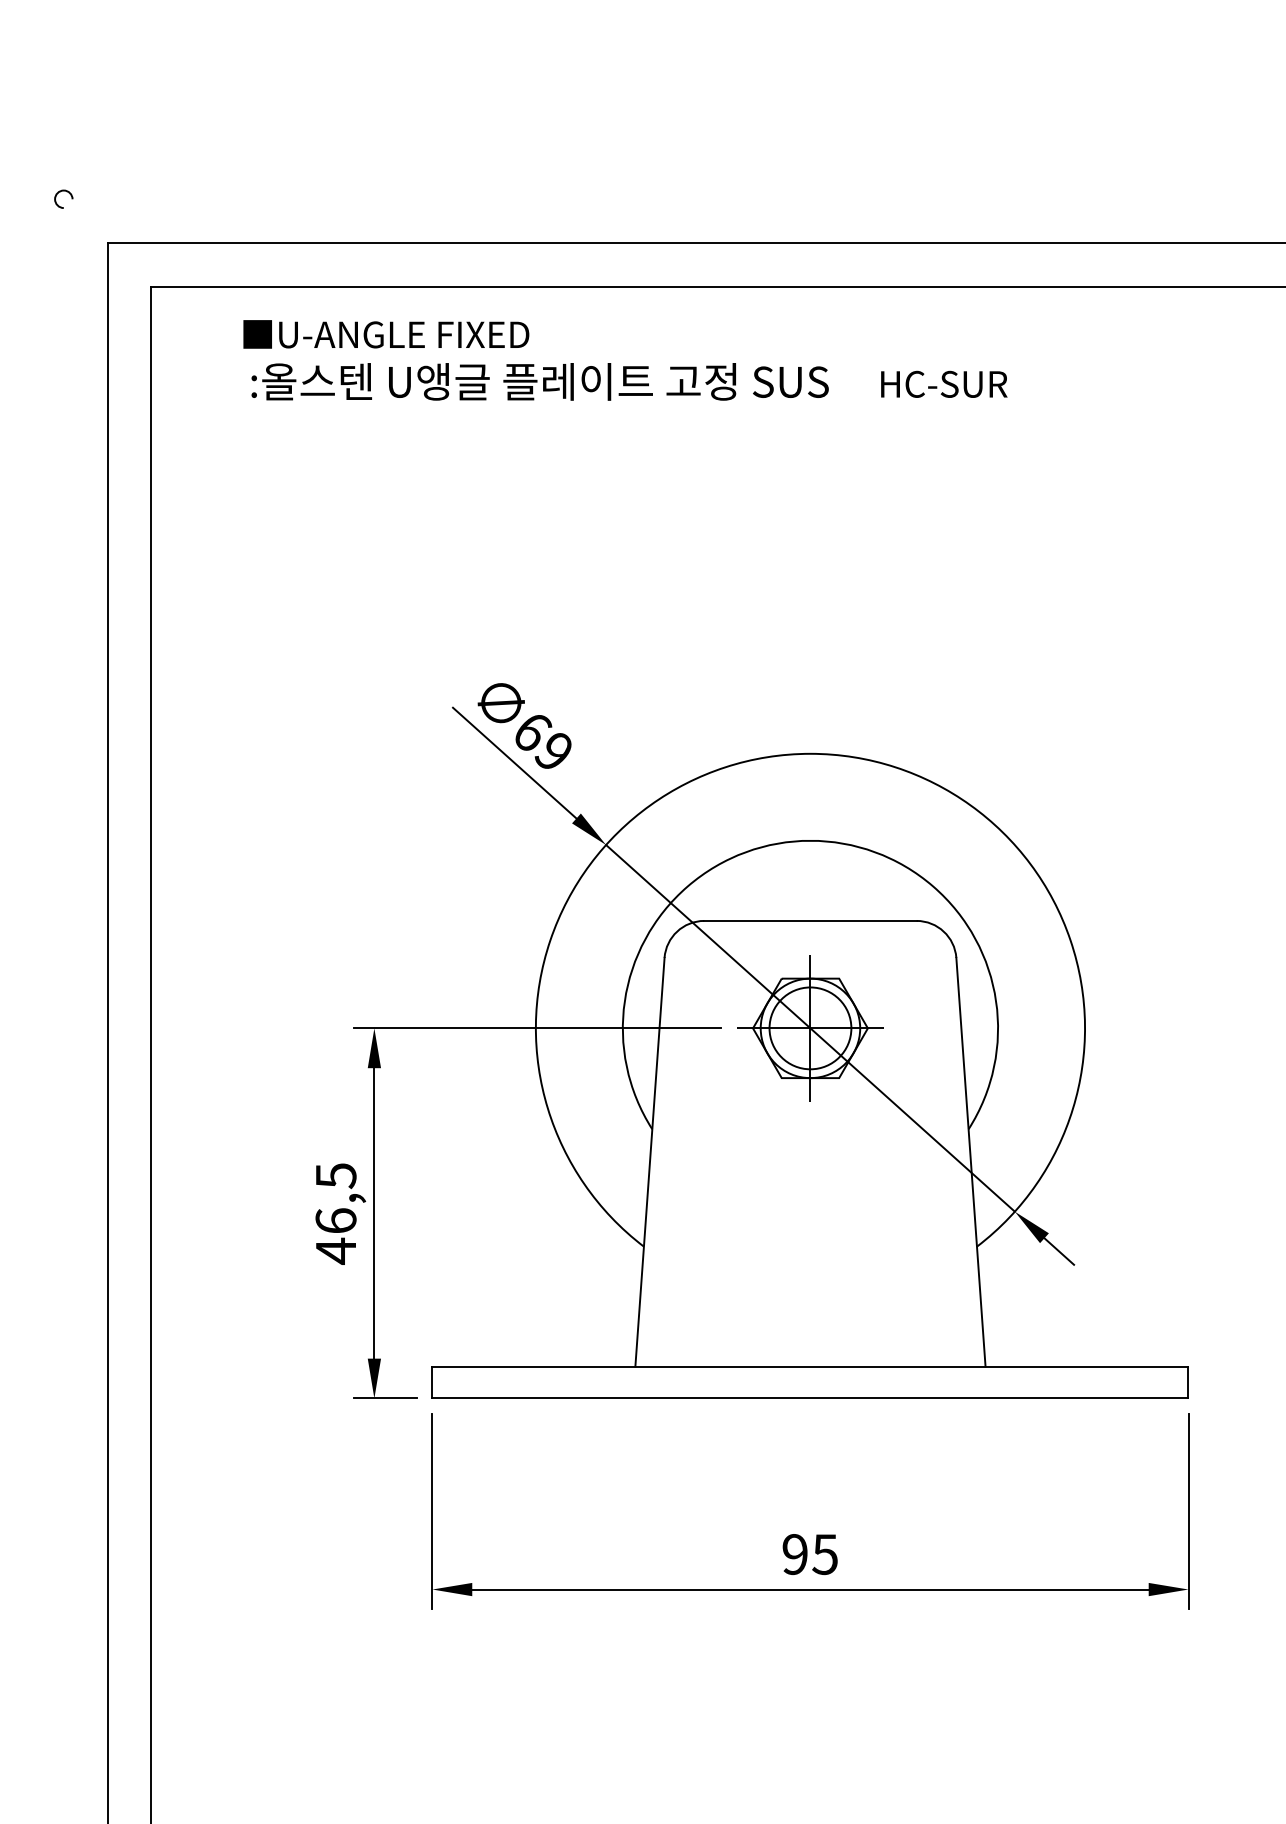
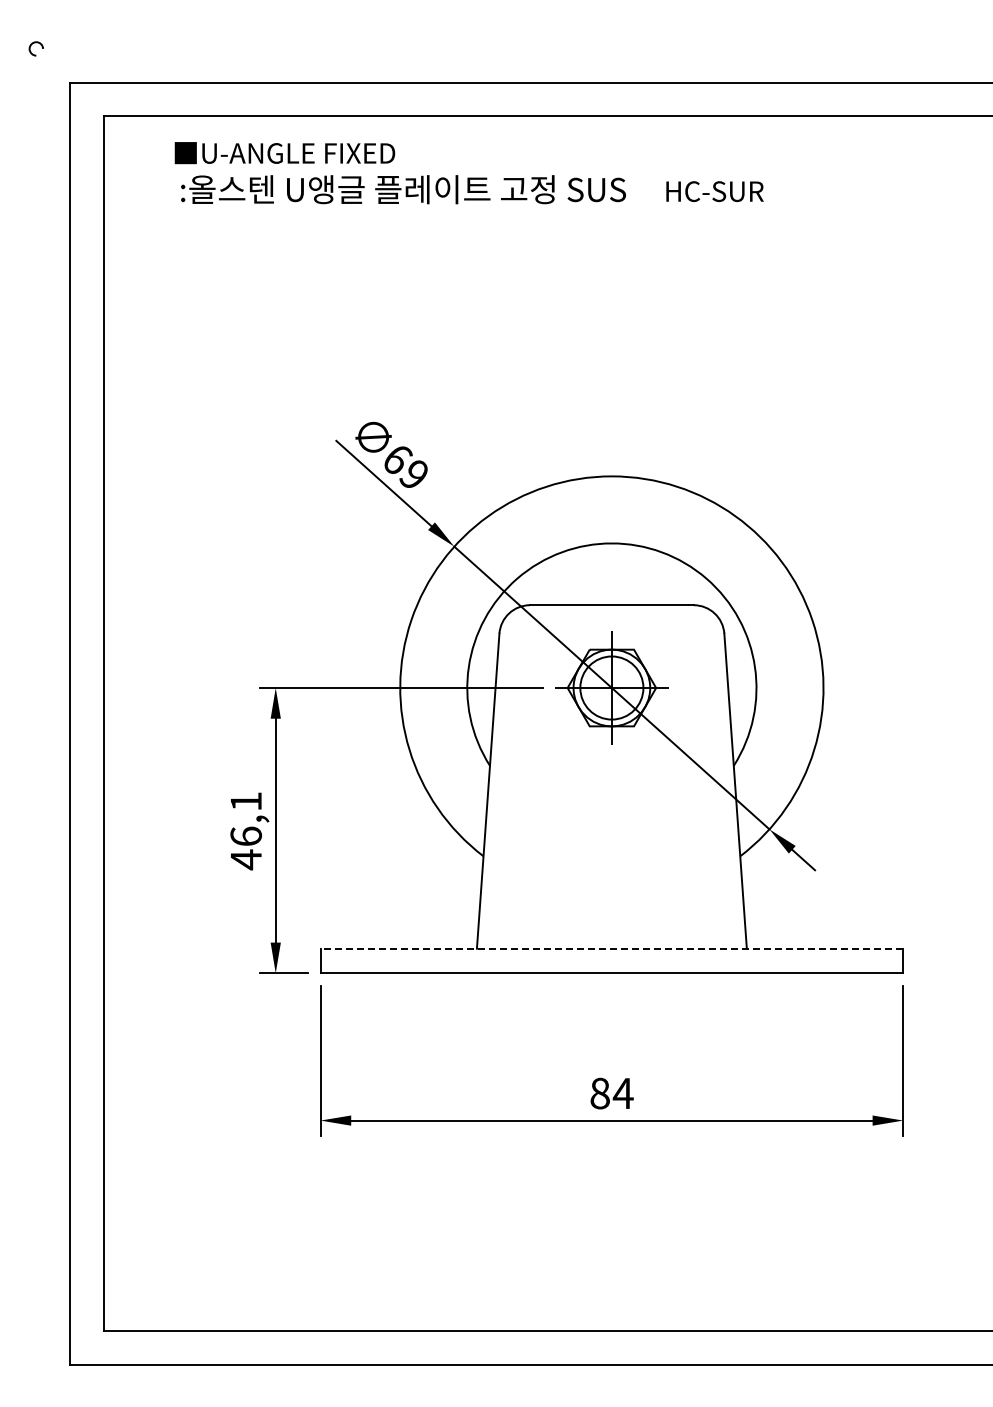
text: (336, 1175) -> (246, 801), 46,5 -> 46,1
line: (809, 1366) -> (611, 948), solid -> dashed
text: (809, 1554) -> (611, 1093), 95 -> 84

